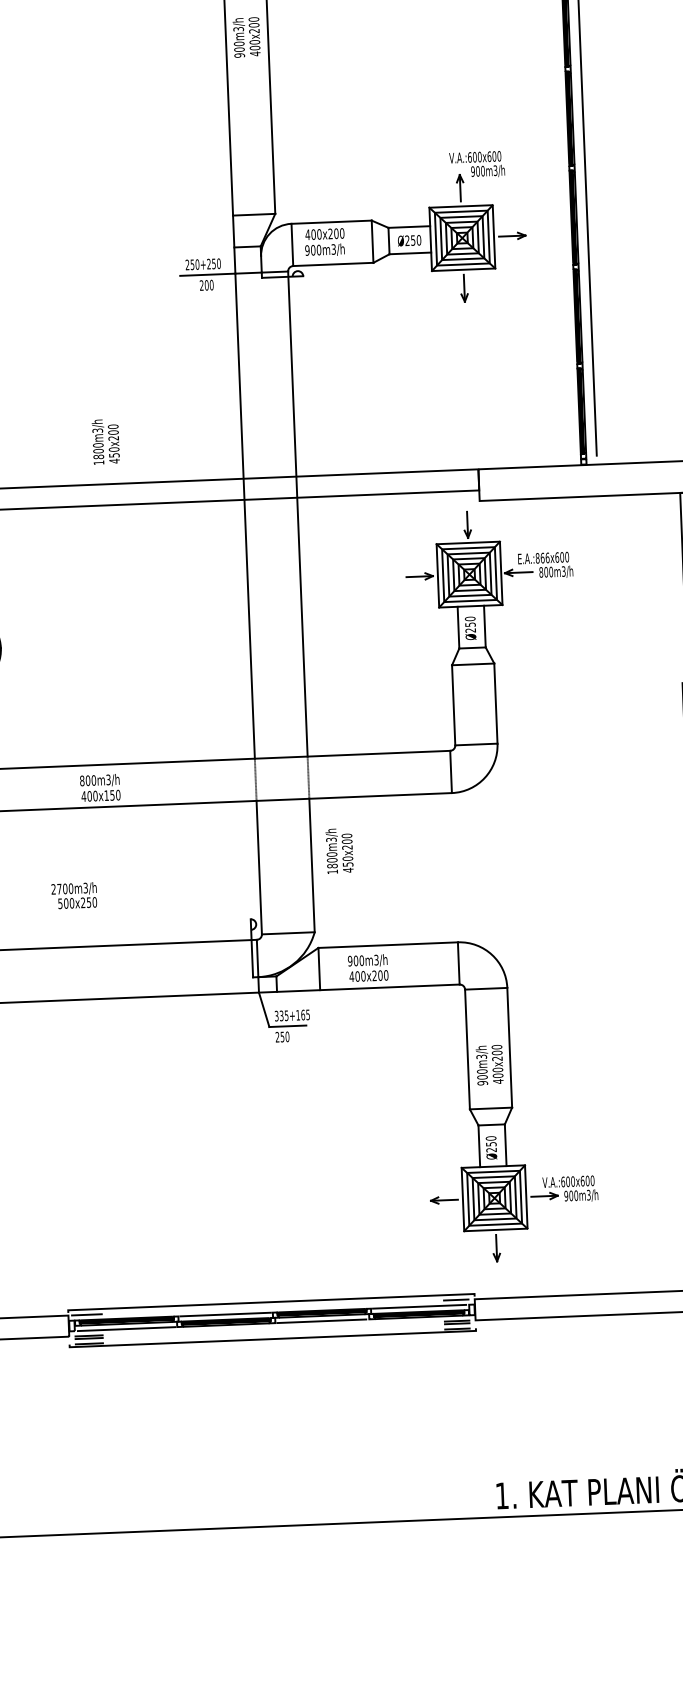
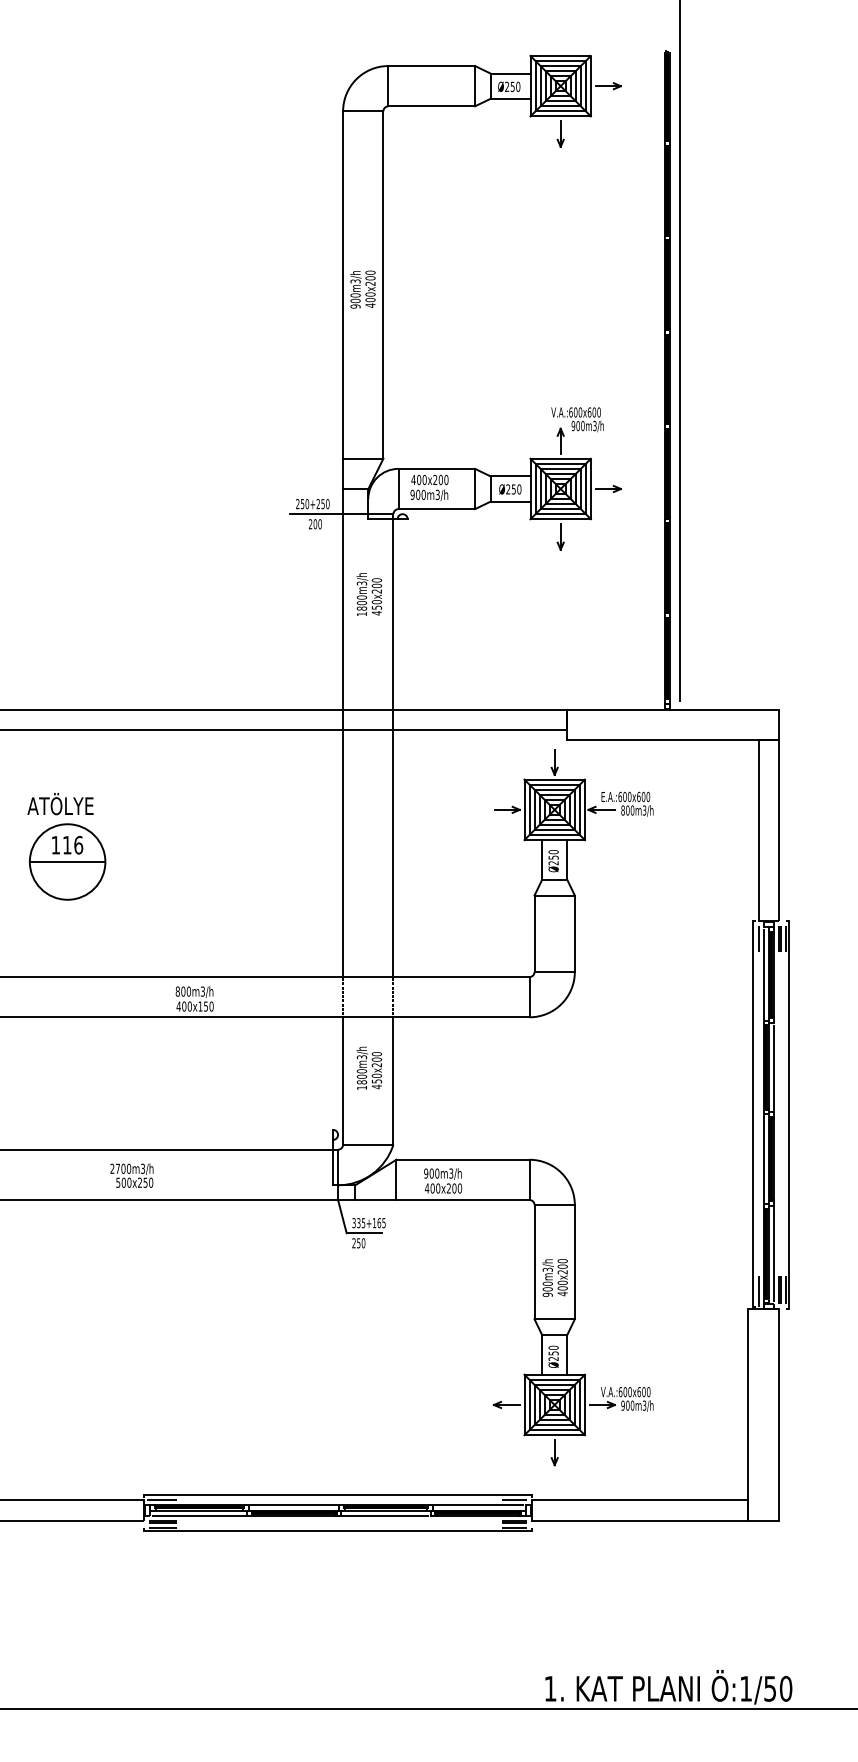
text: (105, 441) -> (368, 594), moved
text: (542, 557) -> (624, 796), E.A.:866x600 -> E.A.:600x600
text: (338, 850) -> (368, 1067), moved
text: (73, 895) -> (131, 1175), moved

